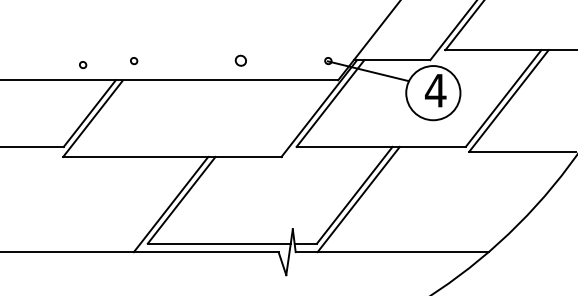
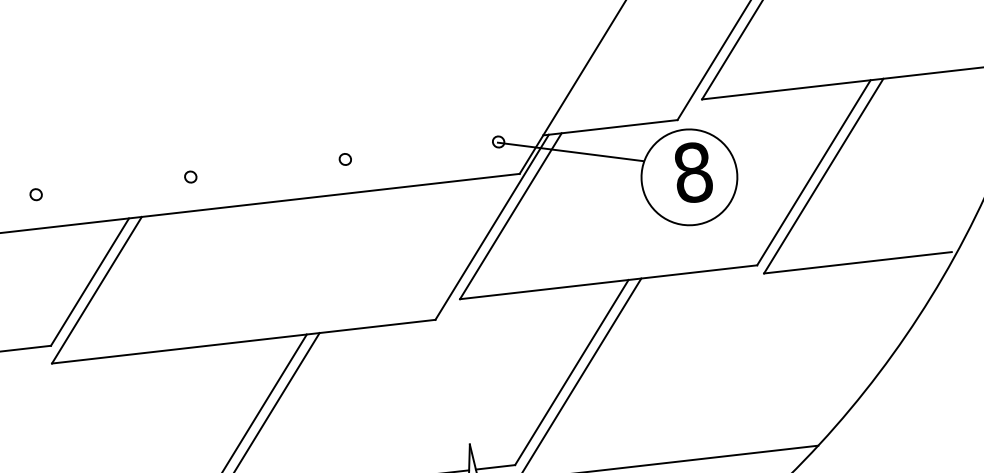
part: (134, 61) -> (191, 177), moved
part: (241, 61) -> (346, 160), size x0.62
part: (83, 65) -> (36, 195), moved
text: (435, 90) -> (692, 172), 4 -> 8

